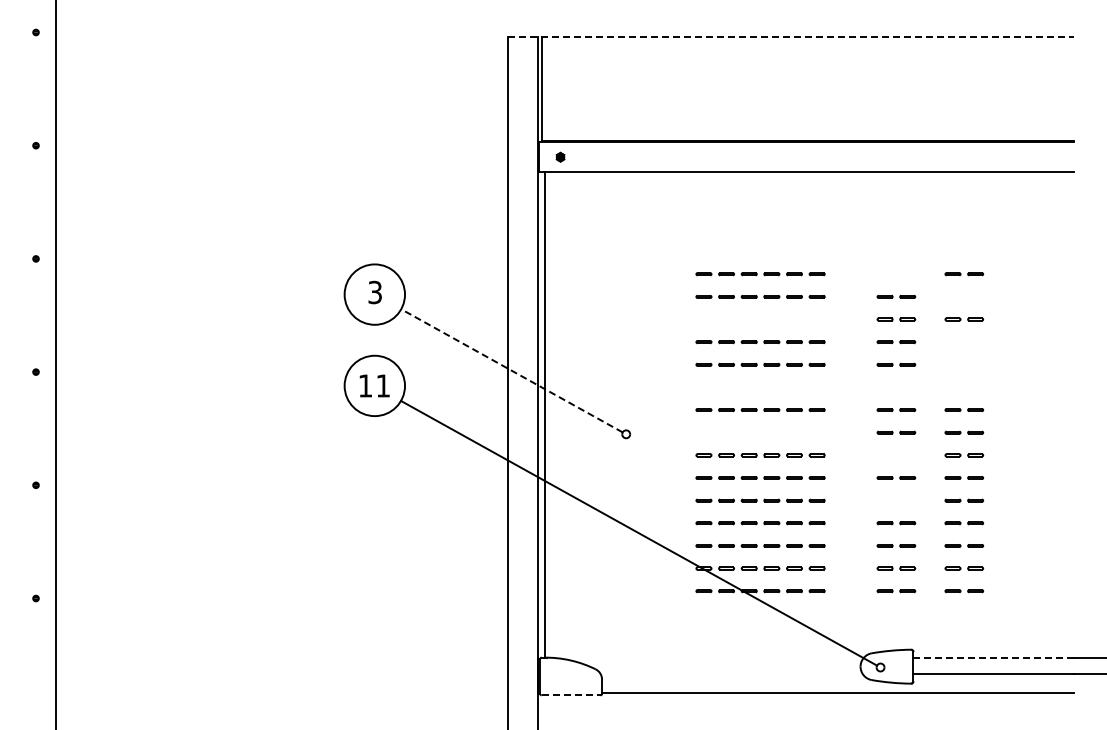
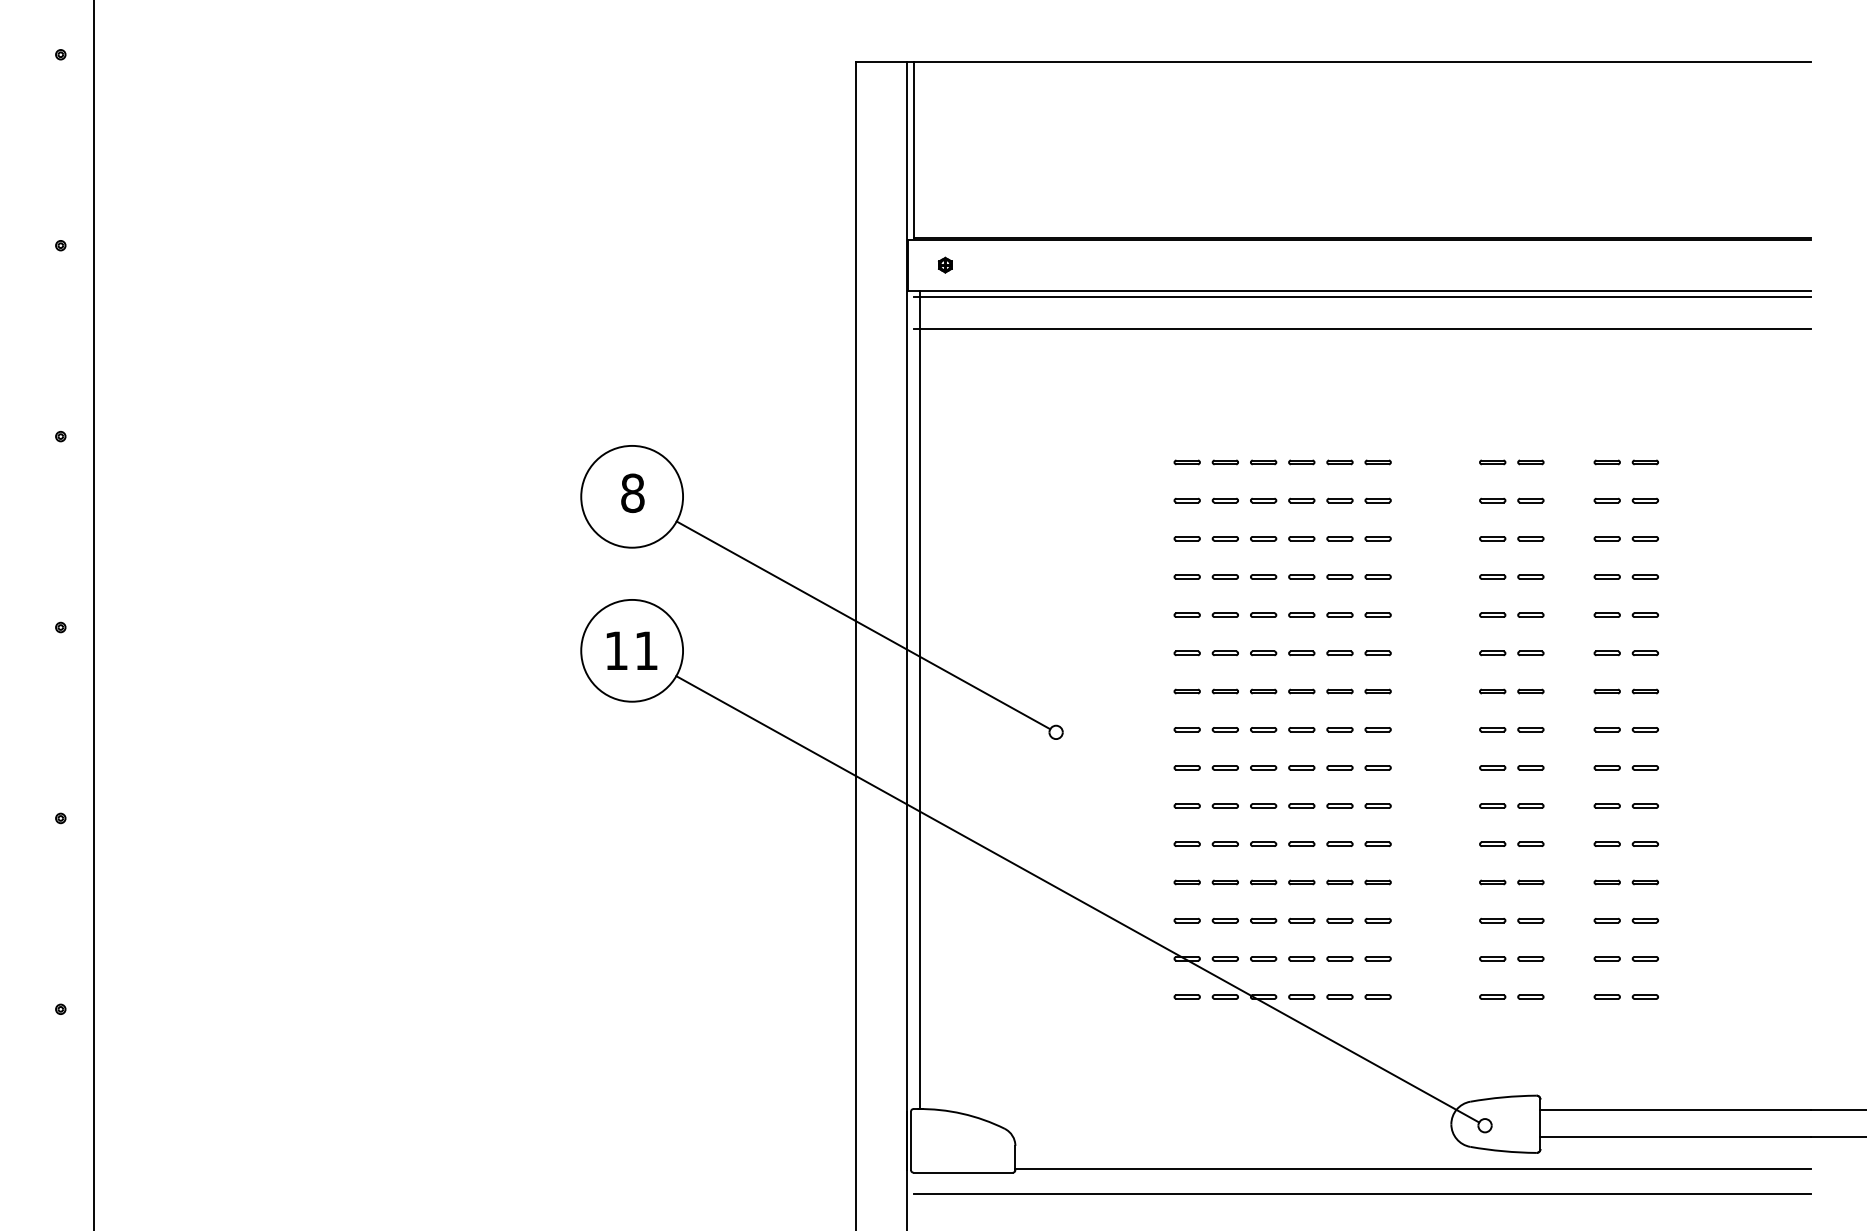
line: (791, 36) -> (1334, 61), dashed -> solid
line: (807, 176) -> (1361, 297), added
line: (807, 195) -> (1361, 329), added
line: (893, 274) -> (1506, 462), added
text: (375, 292) -> (633, 493), 3 -> 8
line: (961, 296) -> (1621, 499), added
line: (757, 319) -> (1277, 538), added
line: (961, 342) -> (1621, 577), added
line: (961, 364) -> (1621, 614), added
line: (511, 370) -> (862, 624), dashed -> solid
line: (757, 387) -> (1277, 653), added
line: (893, 387) -> (1506, 653), added
line: (961, 387) -> (1621, 653), added
line: (757, 432) -> (1277, 729), added
line: (893, 455) -> (1506, 768), added
line: (893, 500) -> (1506, 844), added
line: (994, 658) -> (1677, 1110), dashed -> solid
line: (571, 695) -> (963, 1172), dashed -> solid
line: (807, 708) -> (1361, 1194), added

